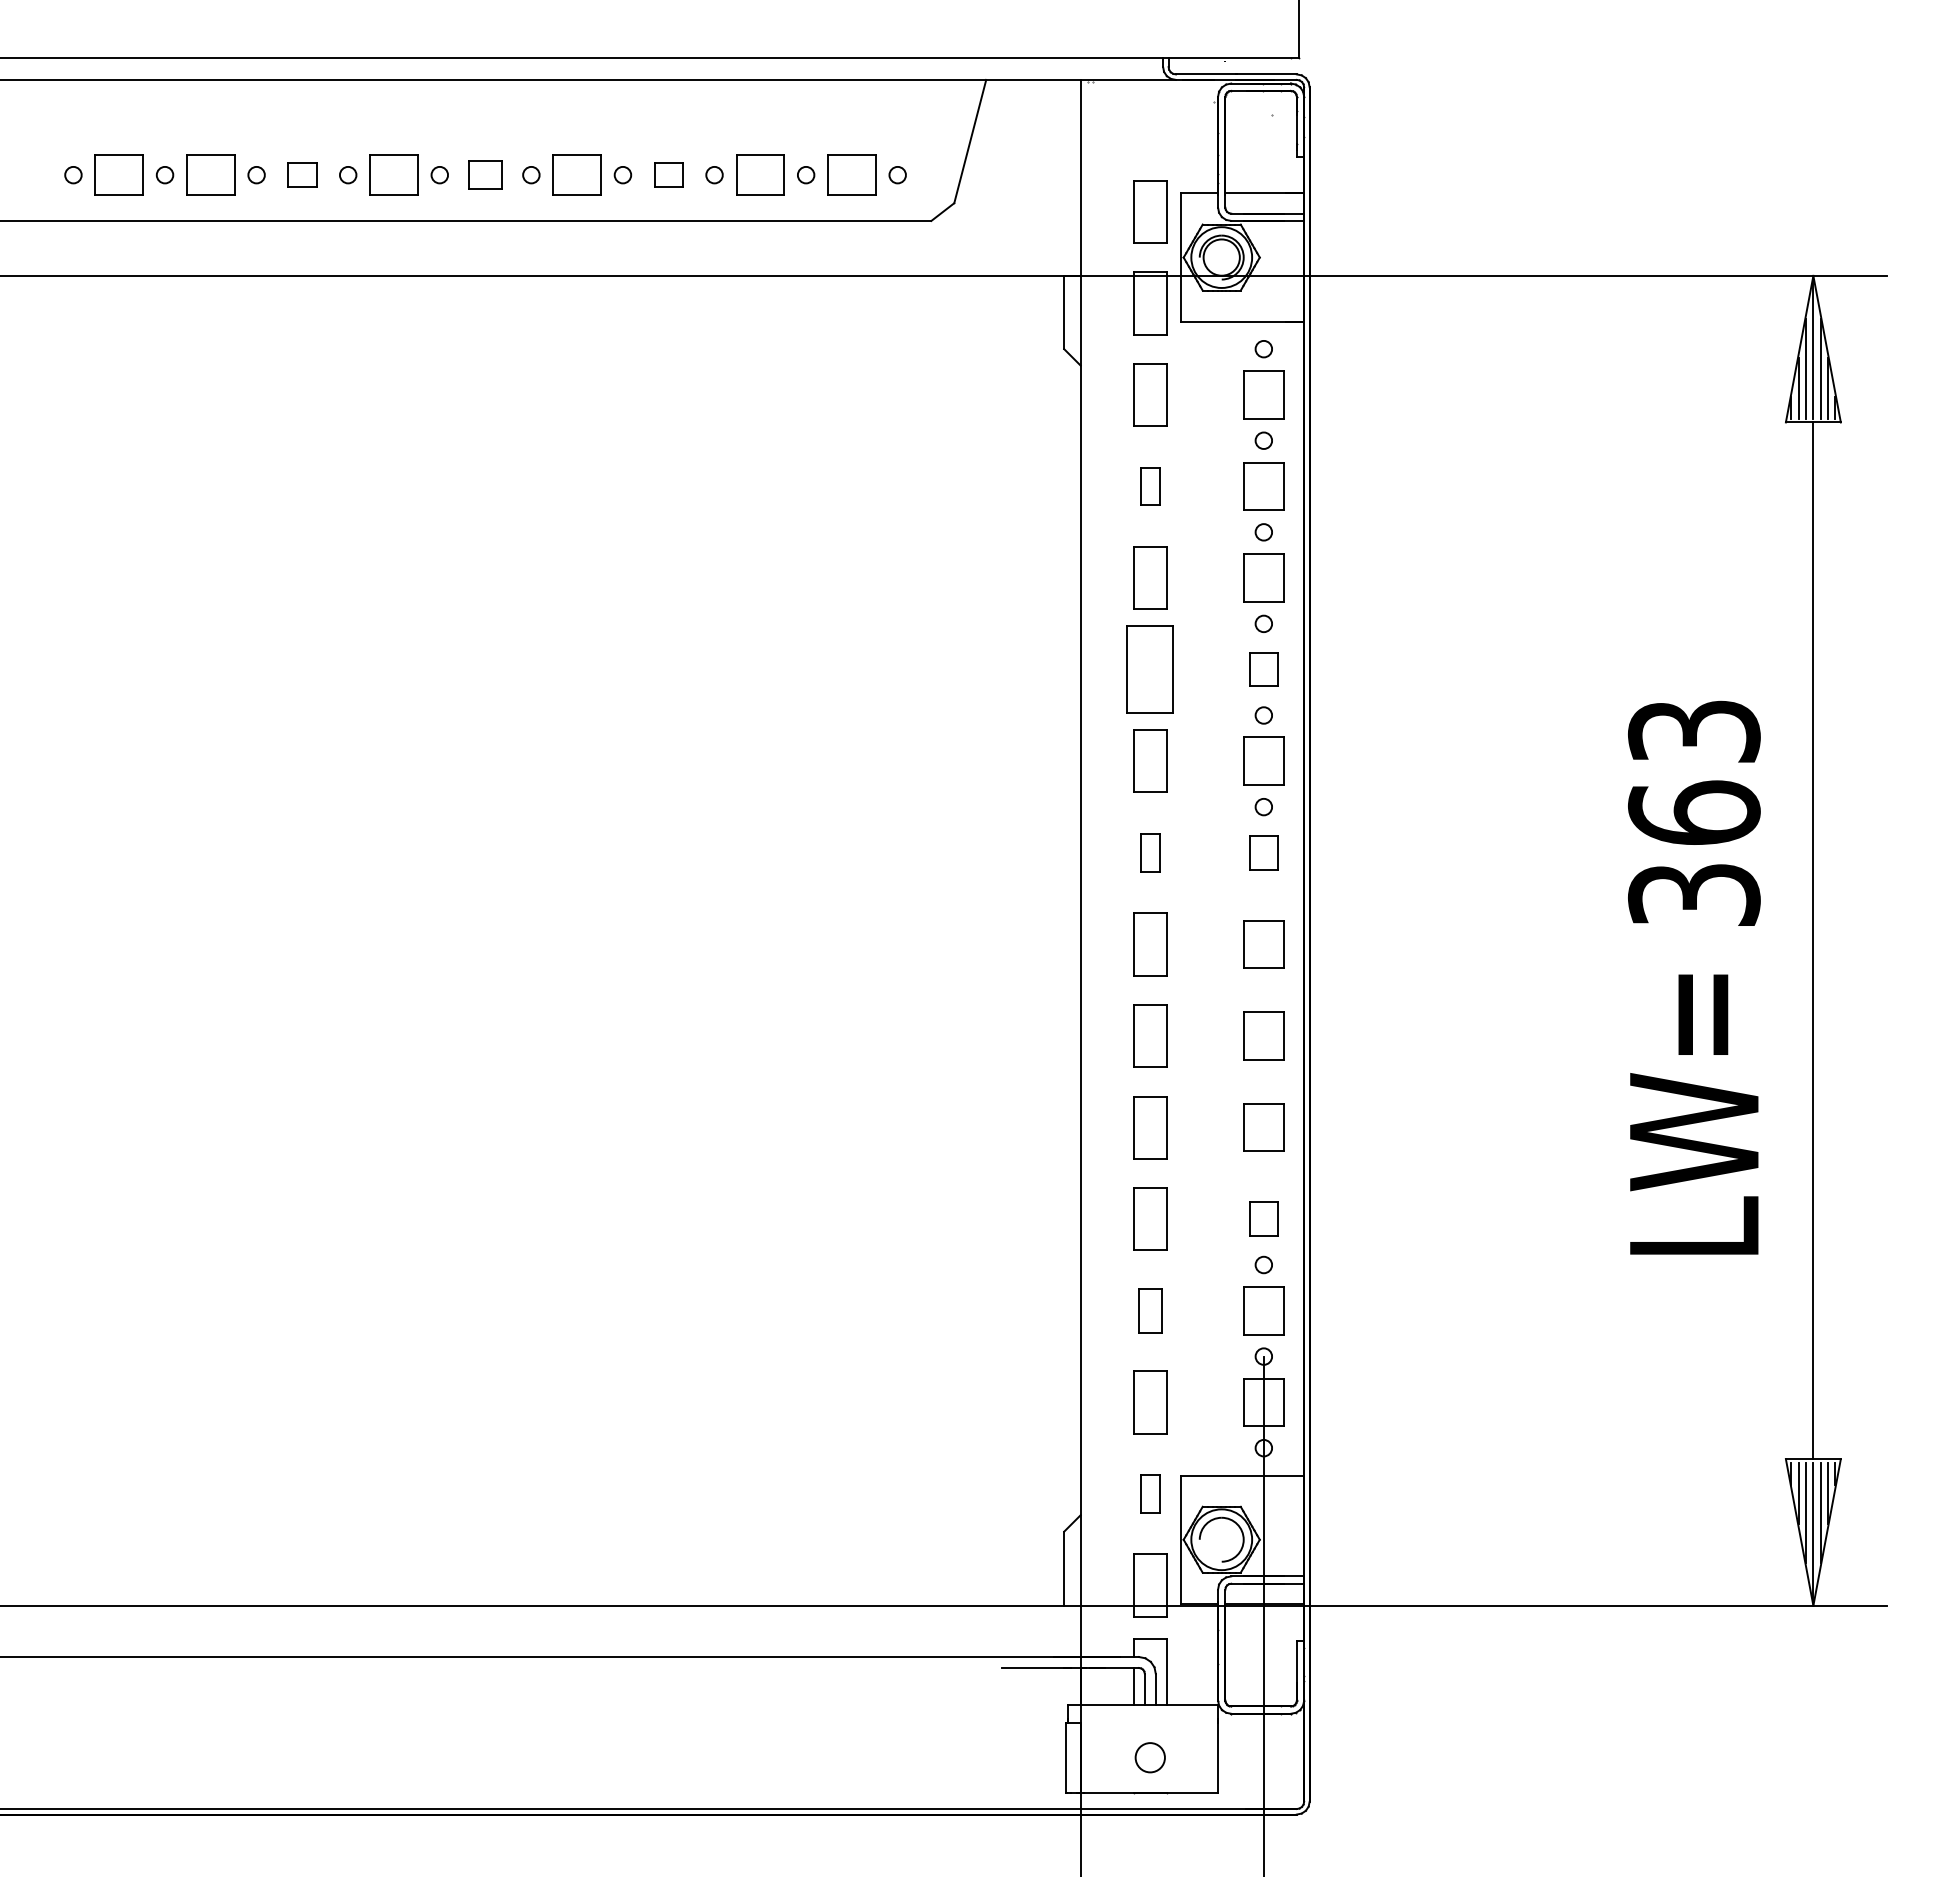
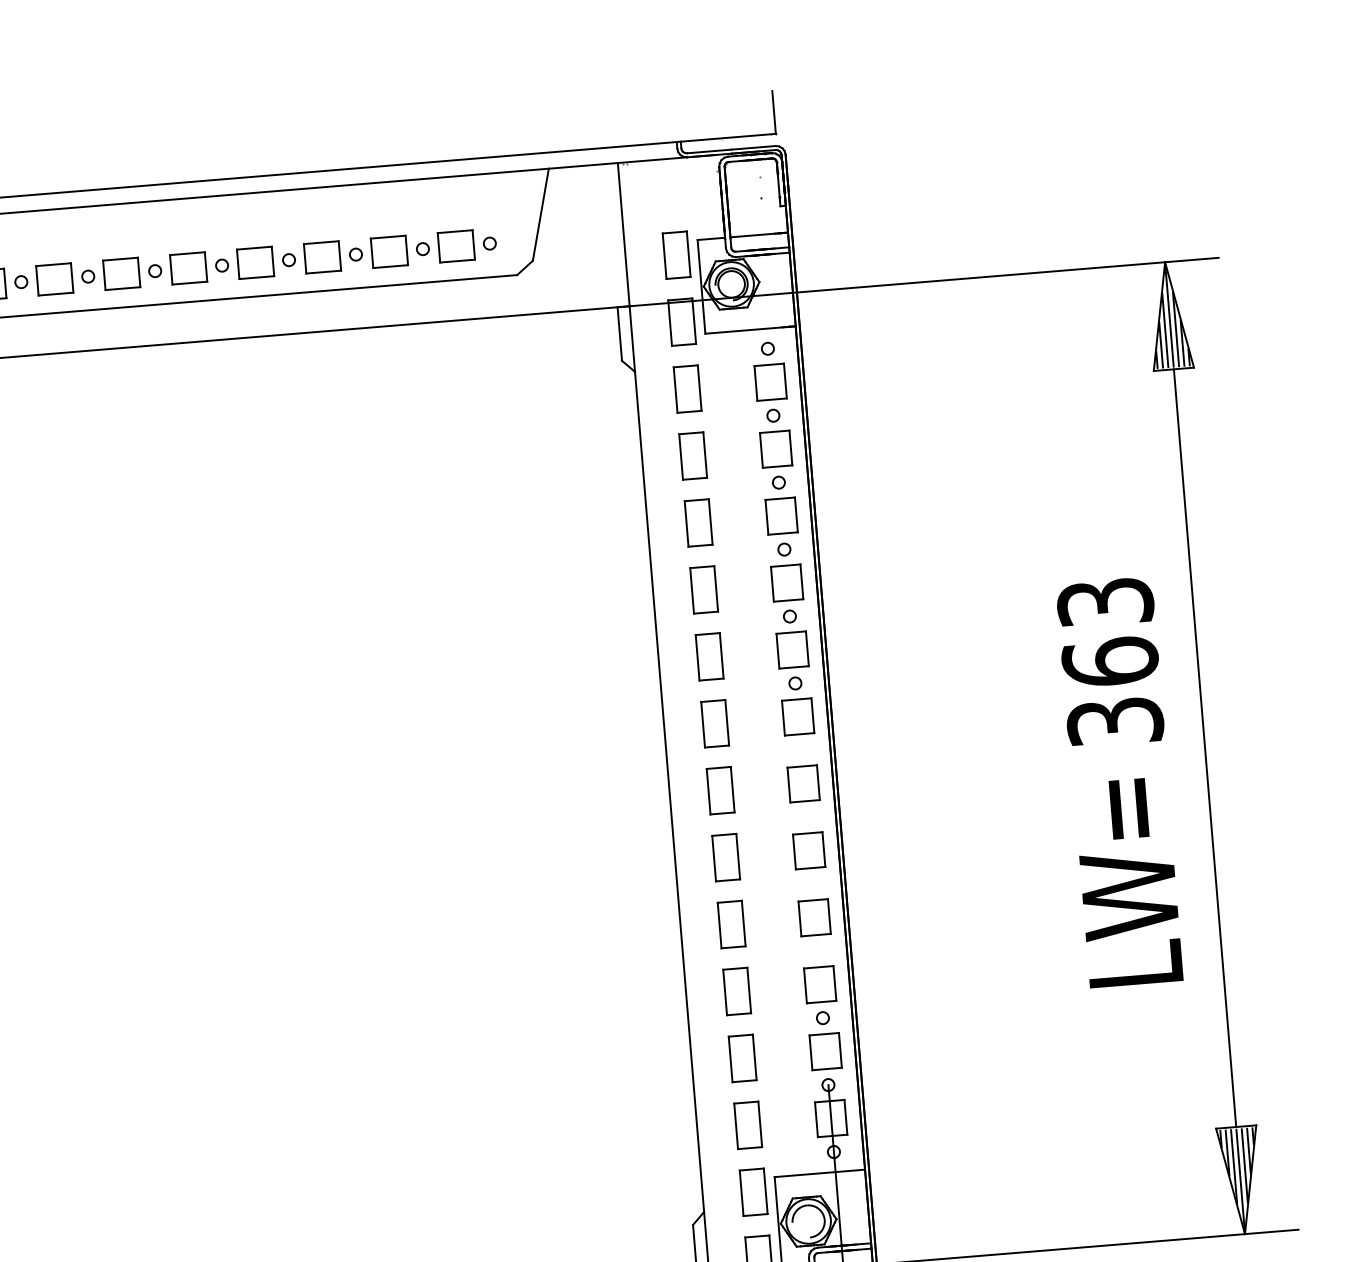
part: (302, 174) -> (54, 278), size x1.67
part: (485, 174) -> (188, 267), size x1.43
part: (668, 174) -> (322, 256), size x1.67
part: (1150, 486) -> (693, 455), size x1.67
part: (1150, 669) -> (704, 589), size x0.71
part: (1263, 669) -> (786, 582), size x1.43
part: (1150, 852) -> (715, 723), size x1.67
part: (1263, 852) -> (797, 716), size x1.43
part: (1263, 1218) -> (819, 984), size x1.43
part: (1150, 1310) -> (742, 1058), size x1.43
part: (1150, 1493) -> (753, 1191), size x1.67

